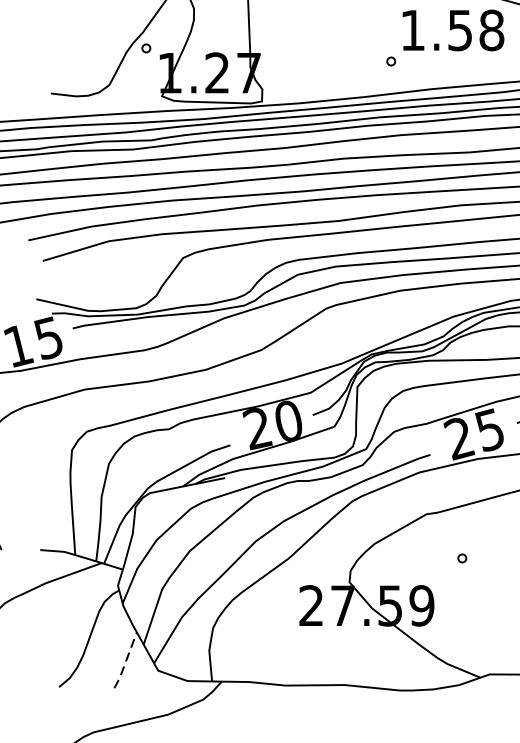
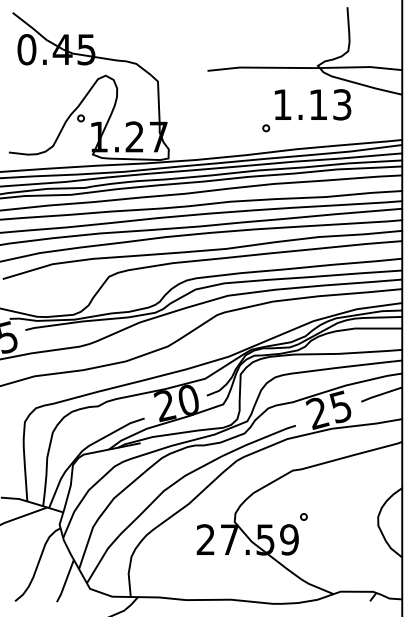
text: (476, 30) -> (330, 104), 1.58 -> 1.13
part: (461, 557) -> (303, 516), moved
line: (125, 660) -> (65, 581), dashed -> solid

